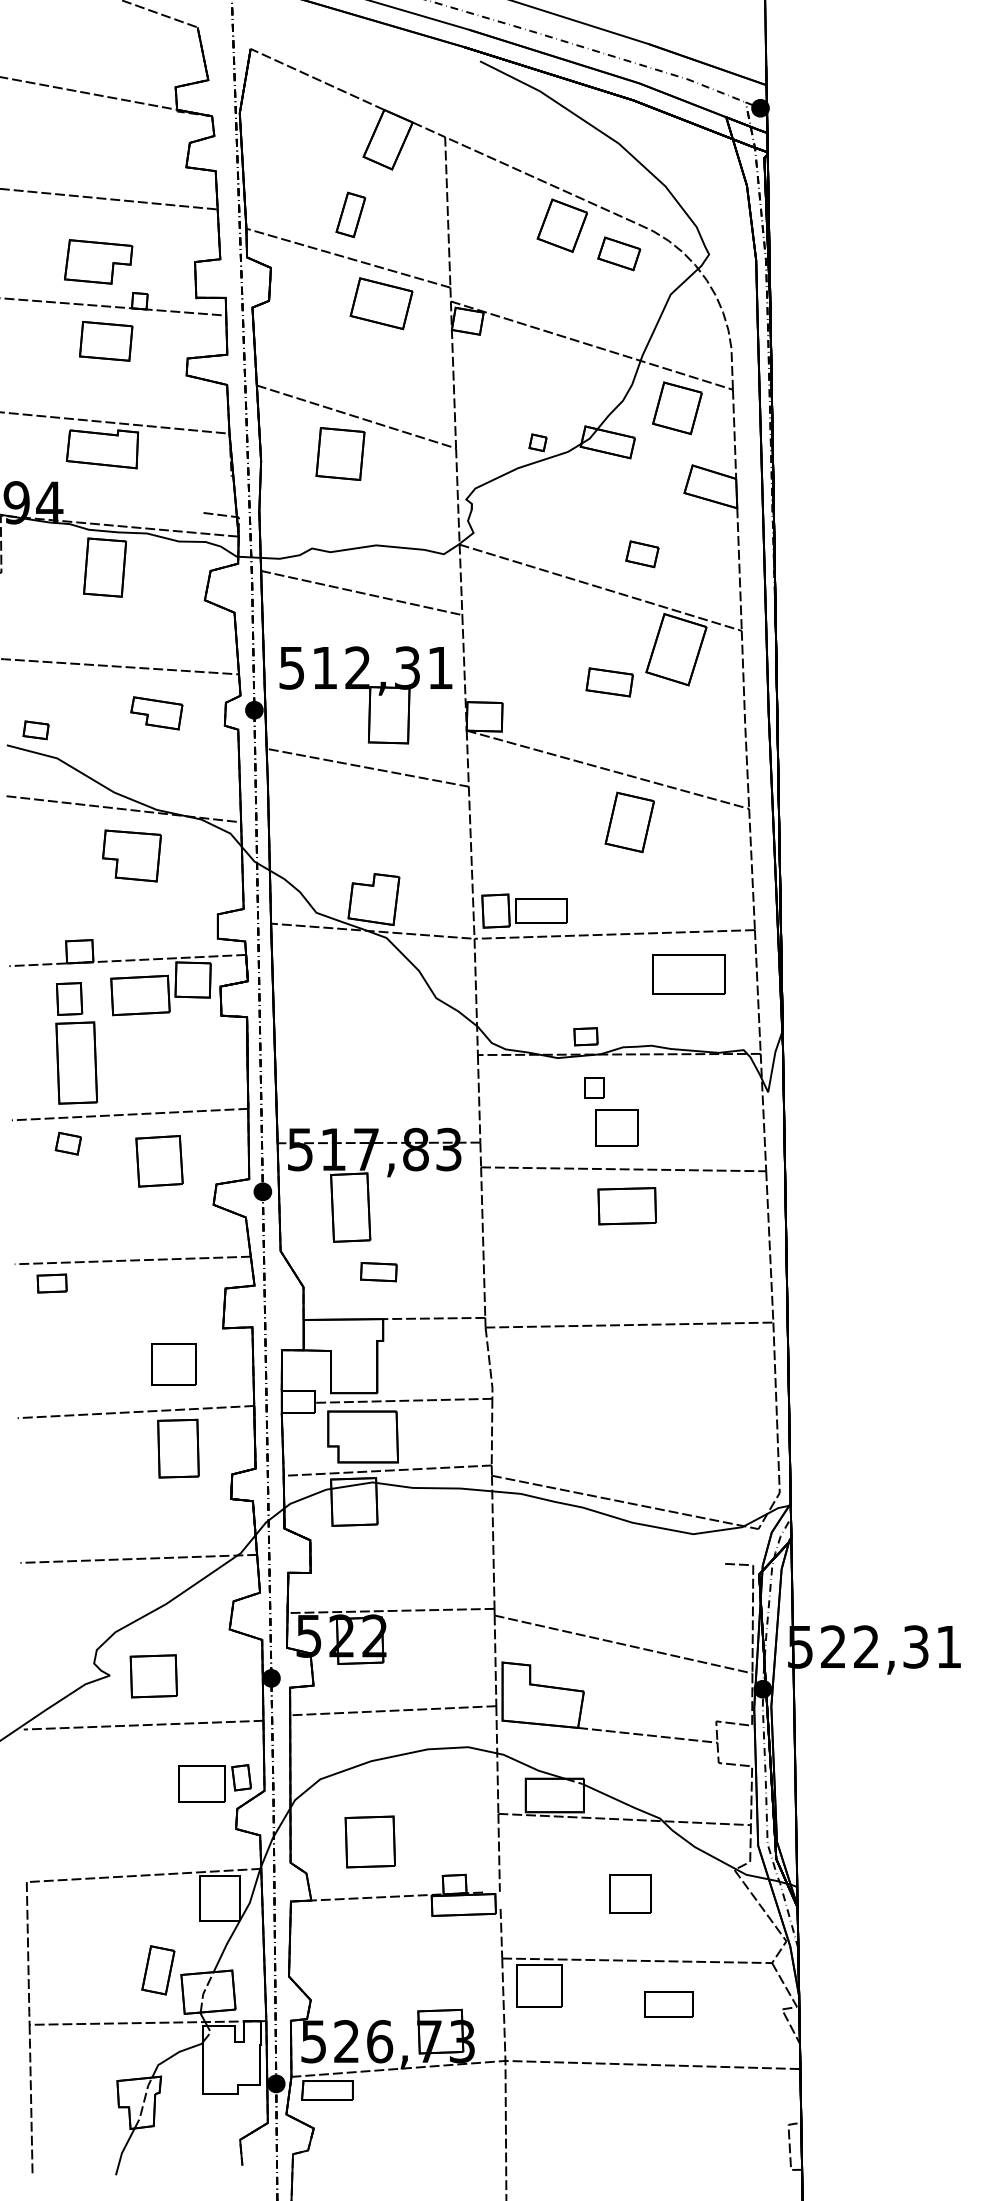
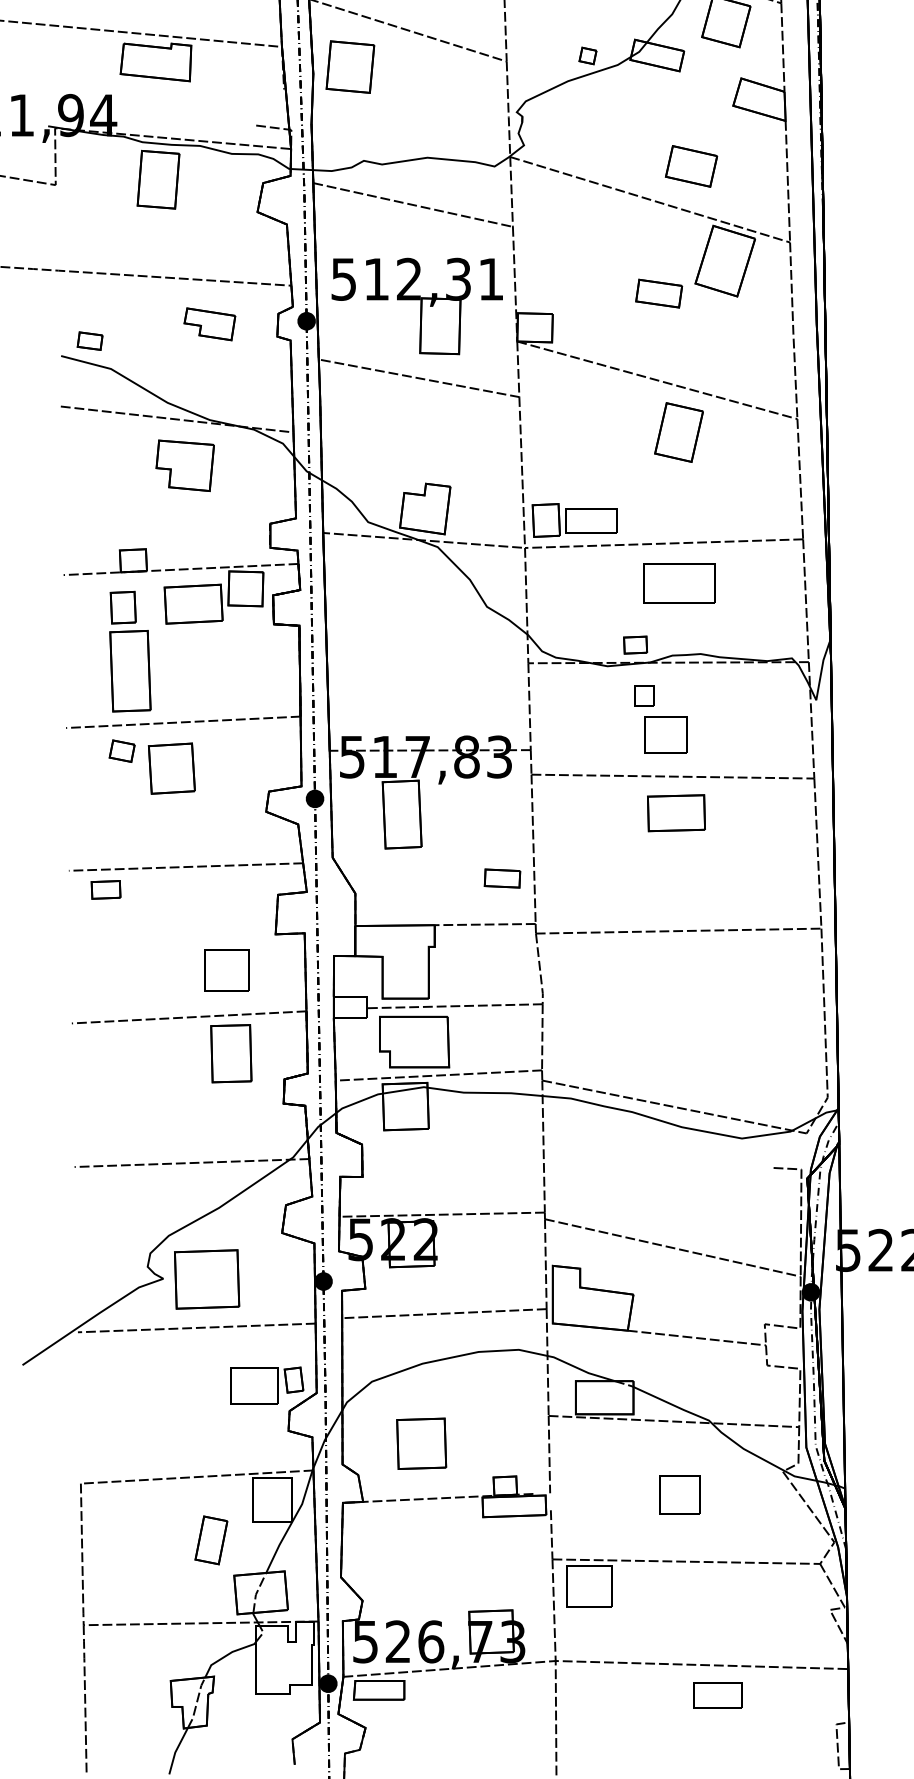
part: (340, 453) -> (350, 66), moved
part: (642, 554) -> (691, 166), size x1.6
part: (688, 974) -> (678, 583), moved
part: (159, 1161) -> (171, 768), moved
part: (378, 1272) -> (502, 878), moved
part: (153, 1676) -> (206, 1279), size x1.4
part: (158, 1970) -> (211, 1540), moved
part: (668, 2004) -> (717, 1695), moved

